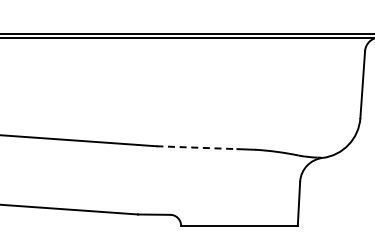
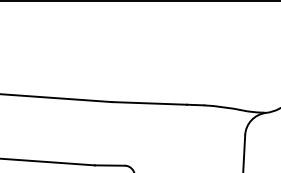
line: (196, 147) -> (149, 103), dashed -> solid

